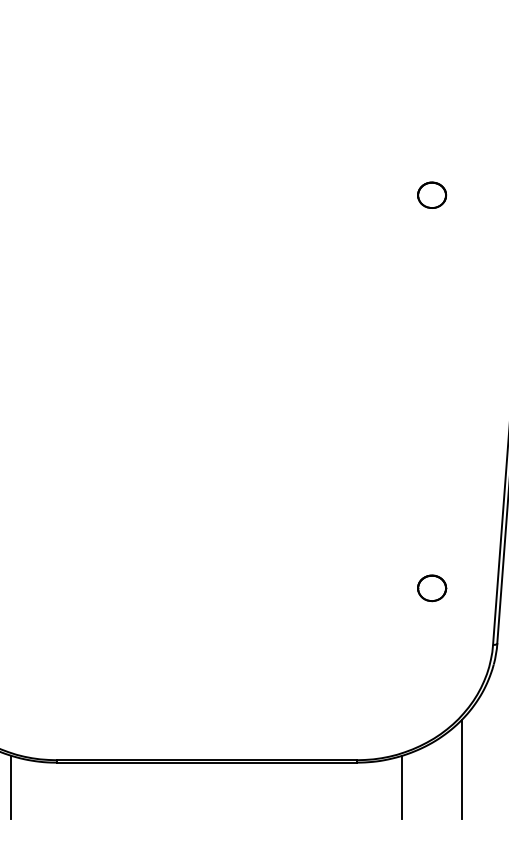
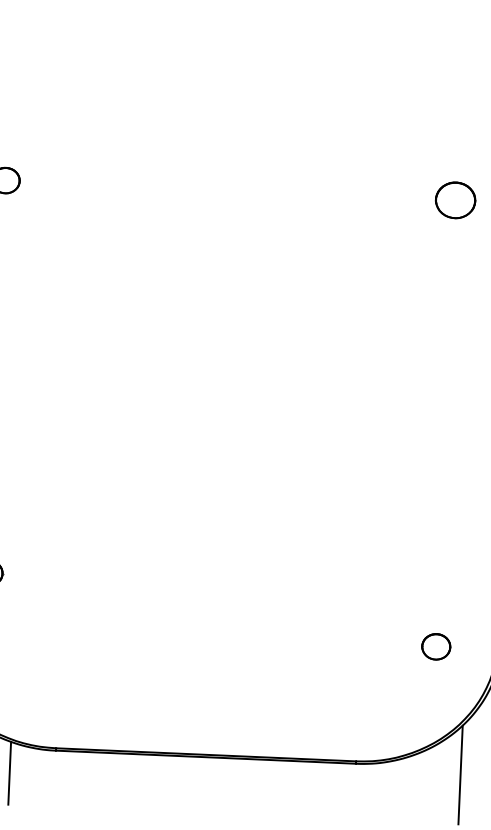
part: (432, 194) -> (456, 199), size x1.4
part: (432, 588) -> (436, 647), moved
line: (402, 786) -> (400, 789), removed

